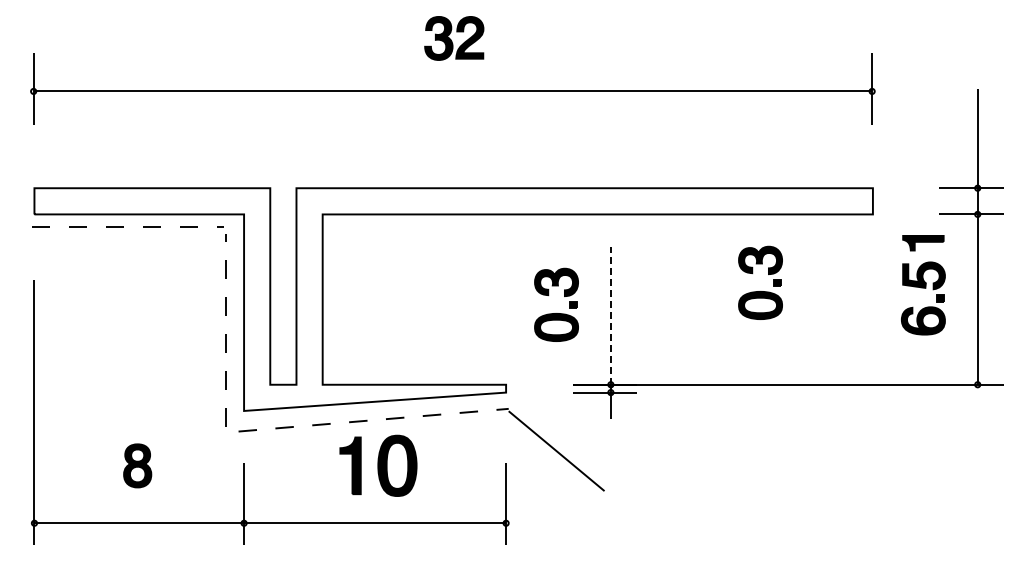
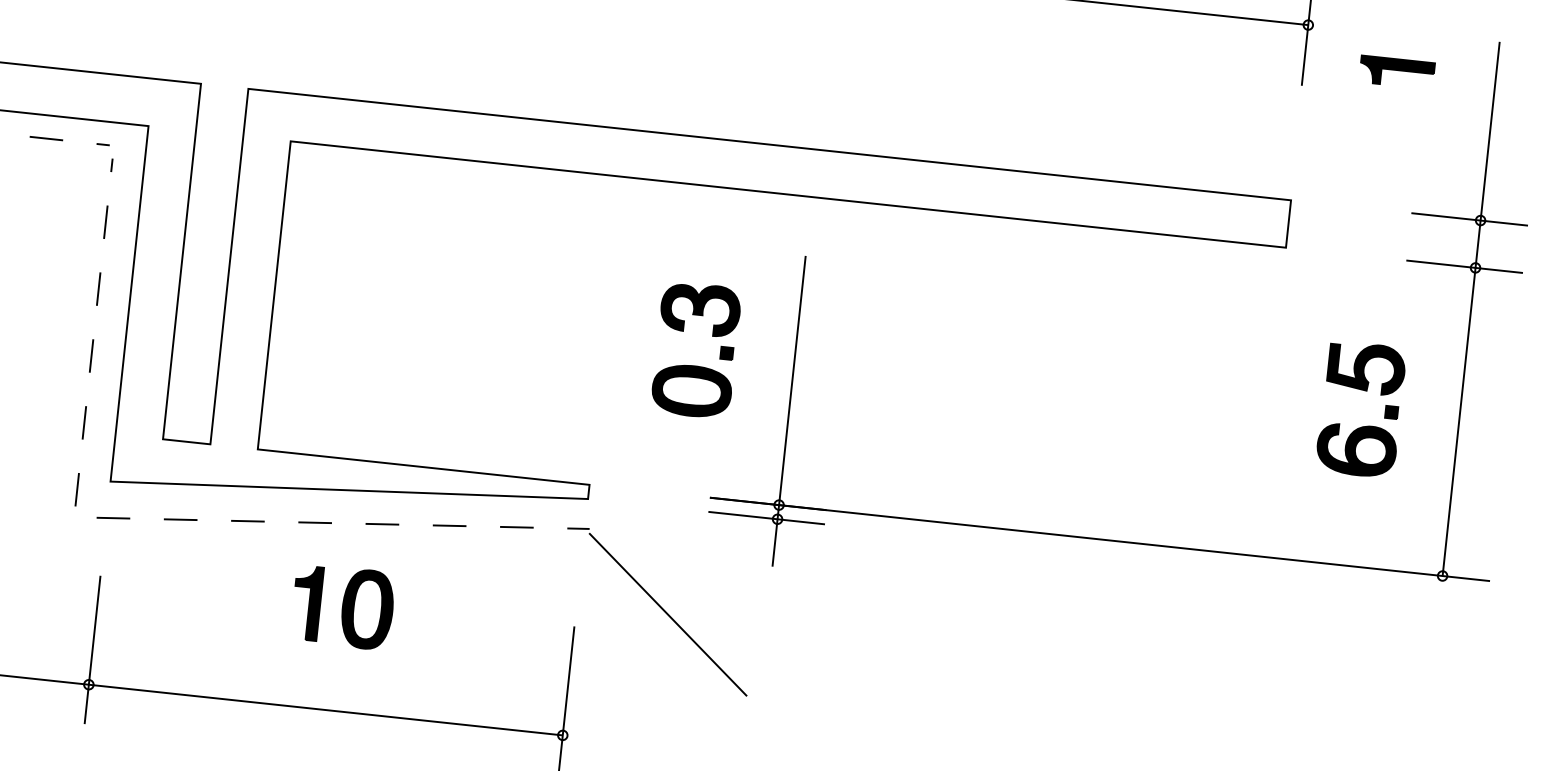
part: (923, 243) -> (1397, 73), moved
part: (760, 291) -> (1067, 365), removed
line: (610, 315) -> (791, 379), dashed -> solid
part: (378, 465) -> (343, 606), size x0.71

